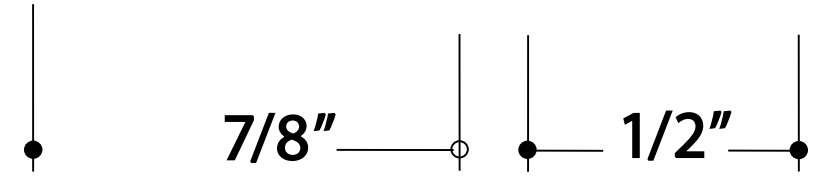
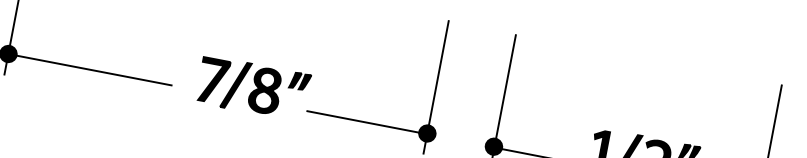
line: (118, 149) -> (92, 69), added
fill: (459, 149) -> (427, 133), added

